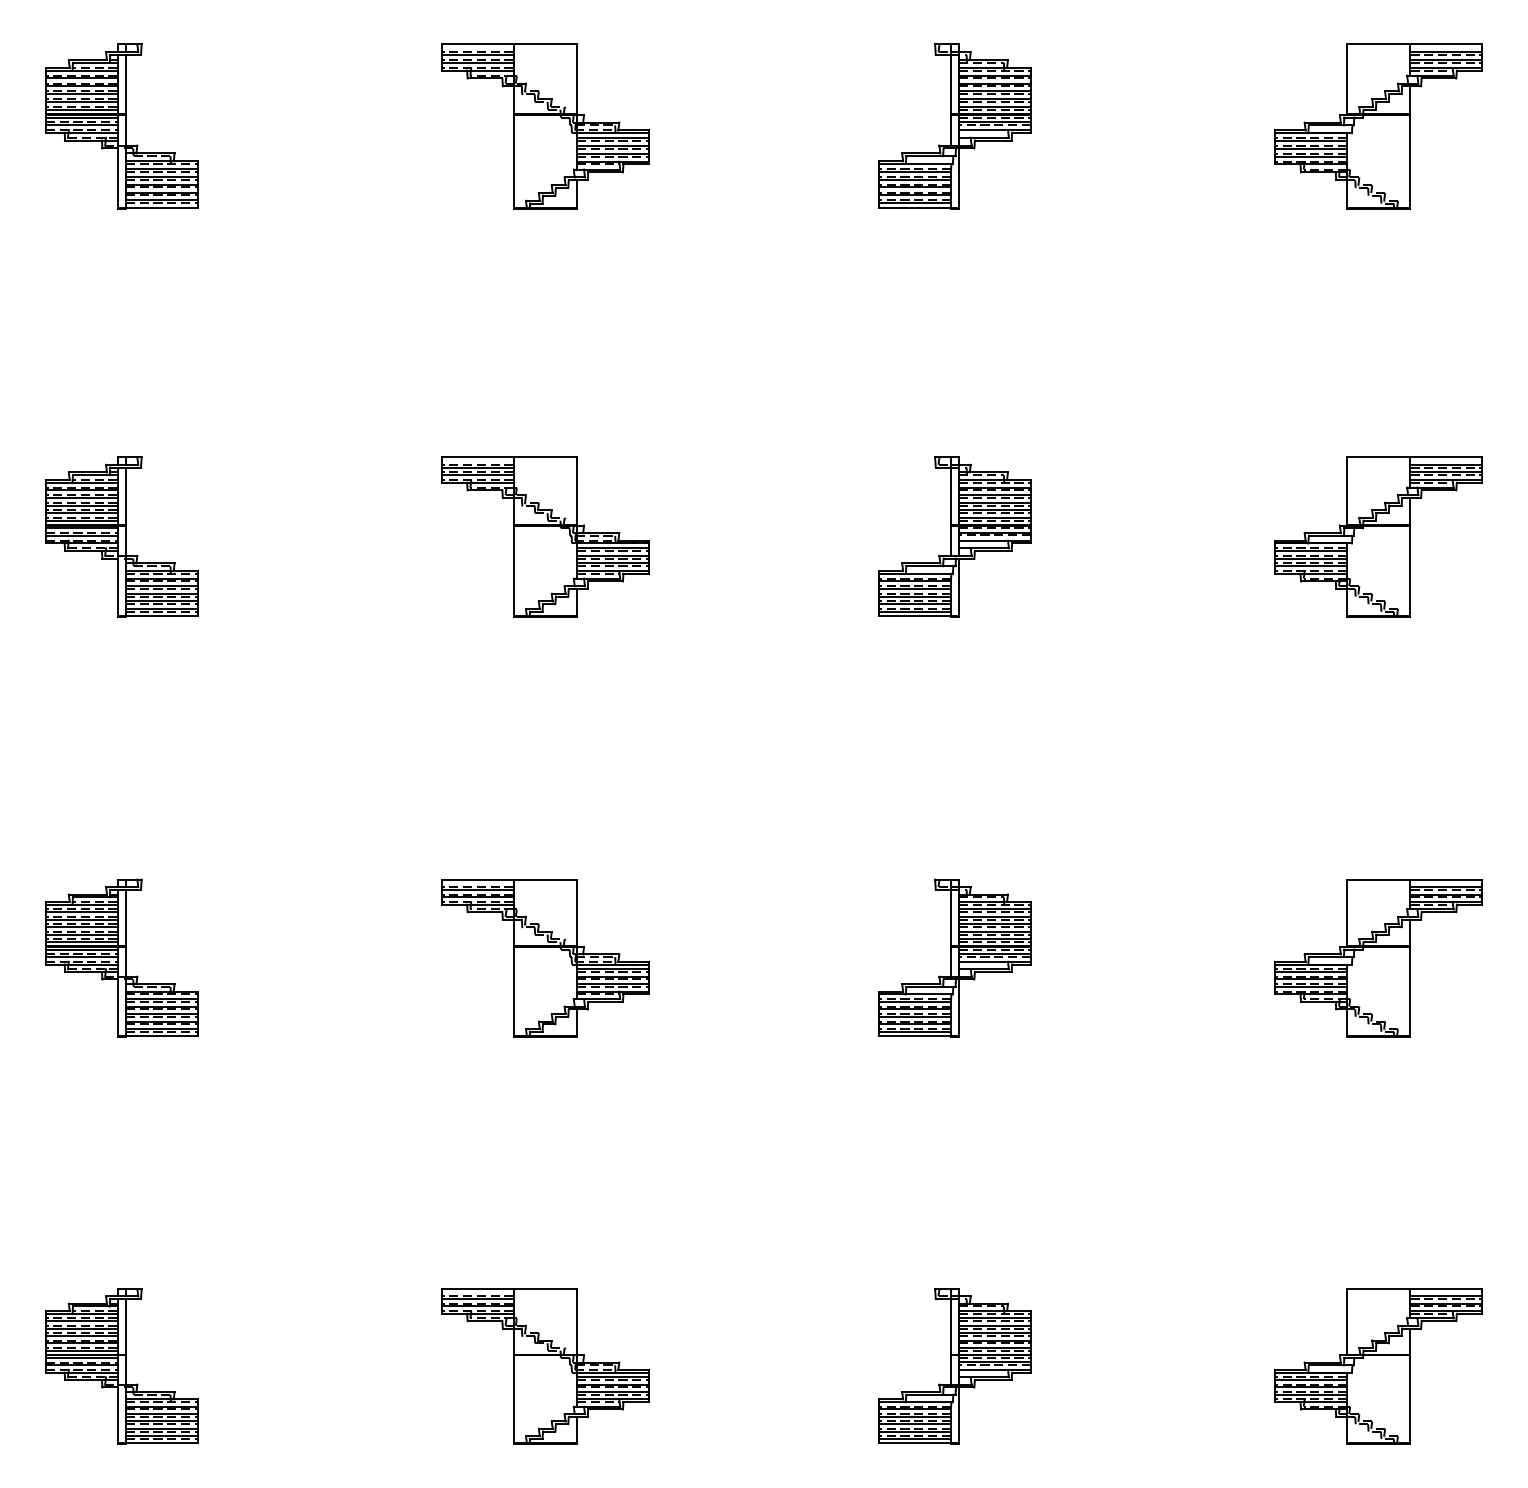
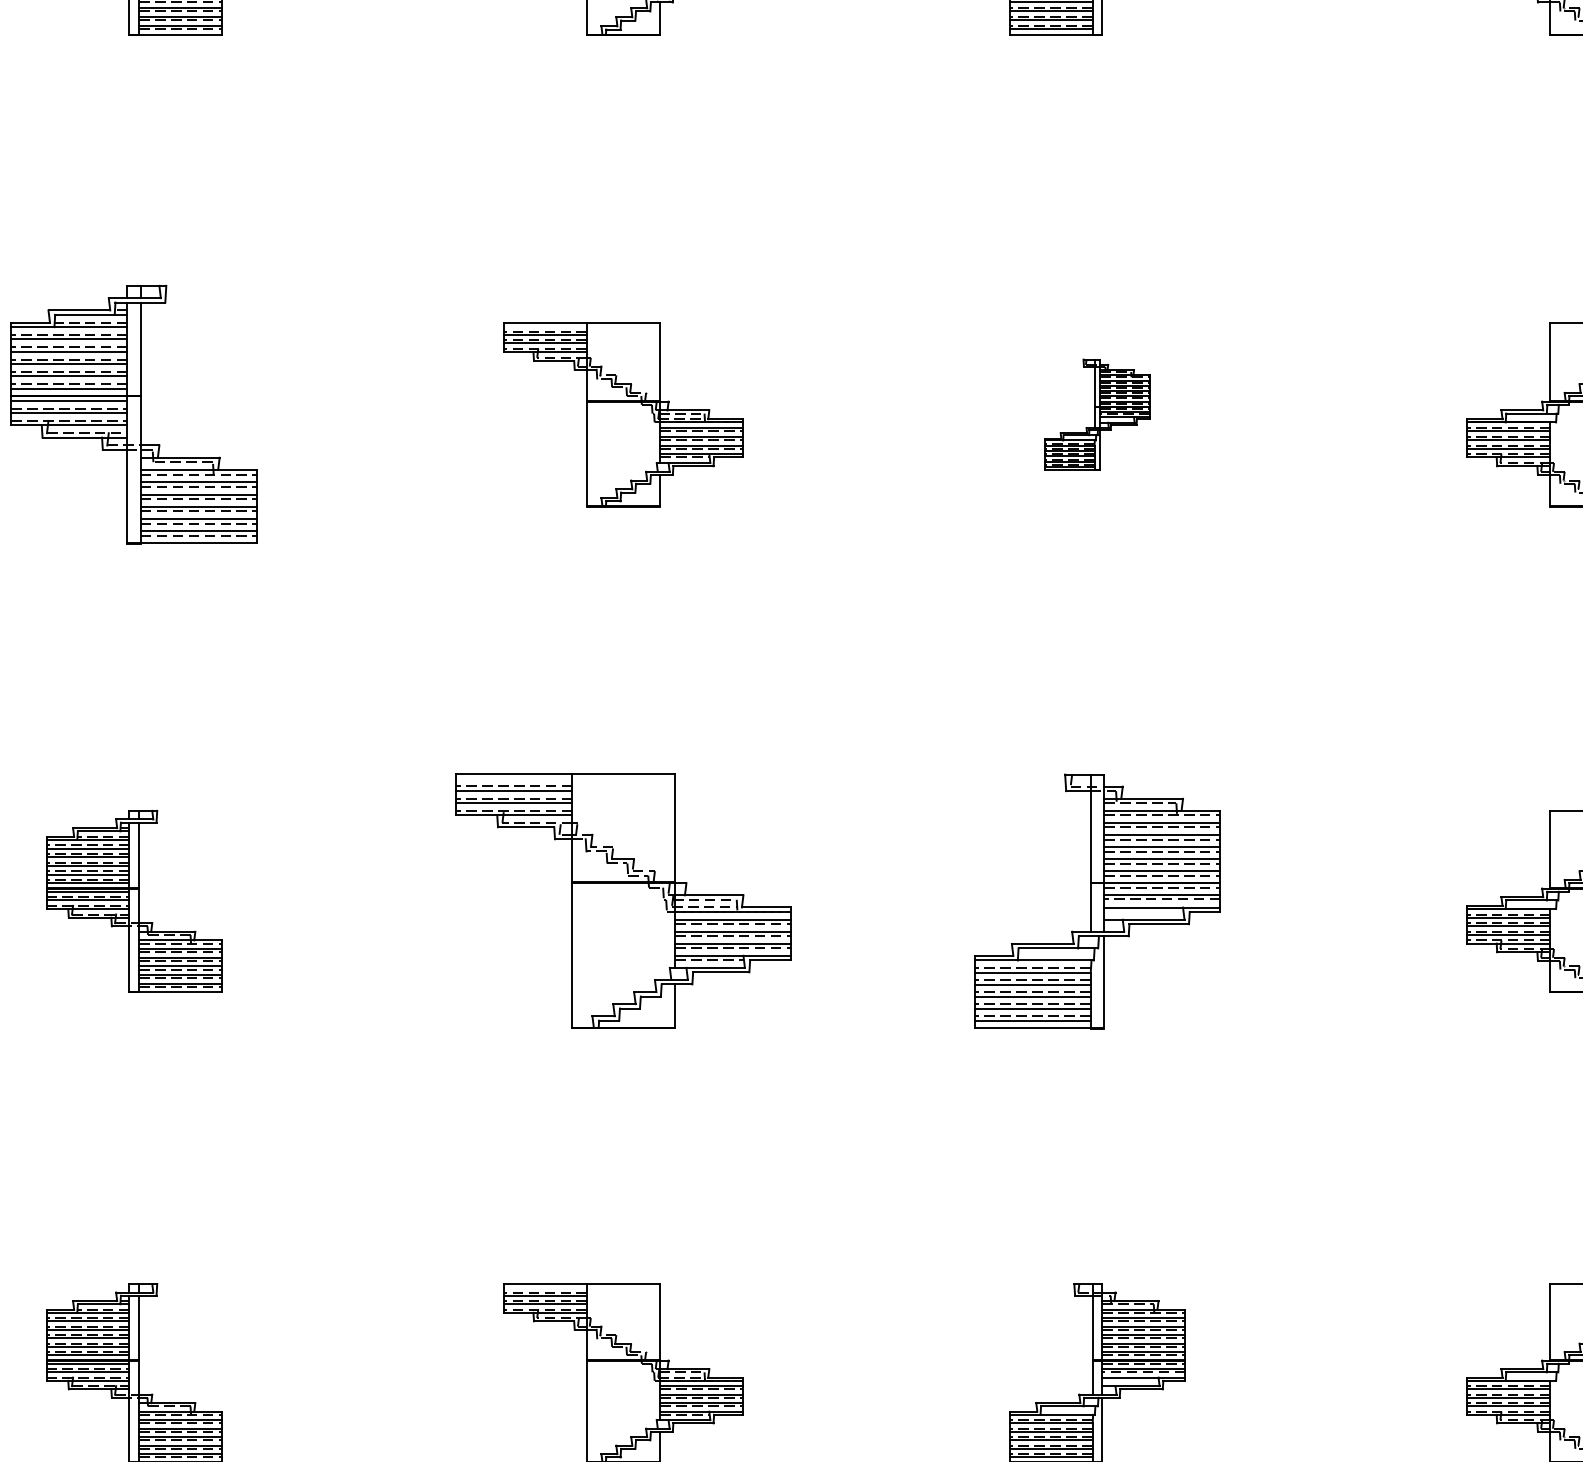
part: (121, 536) -> (133, 414), size x1.4
part: (954, 536) -> (1096, 414), size x0.6
part: (954, 957) -> (1096, 900), size x1.4
part: (545, 958) -> (624, 902), size x1.4

